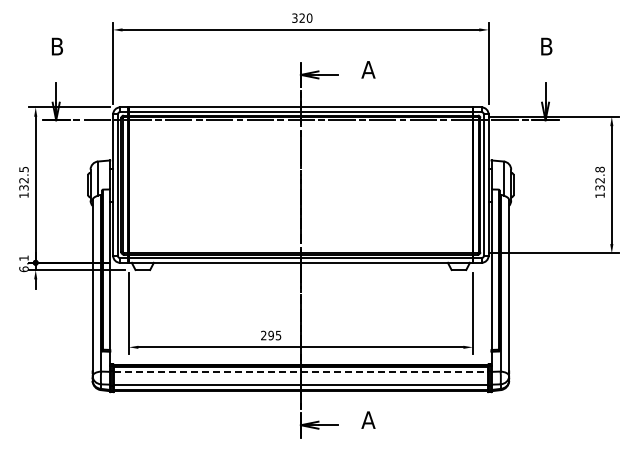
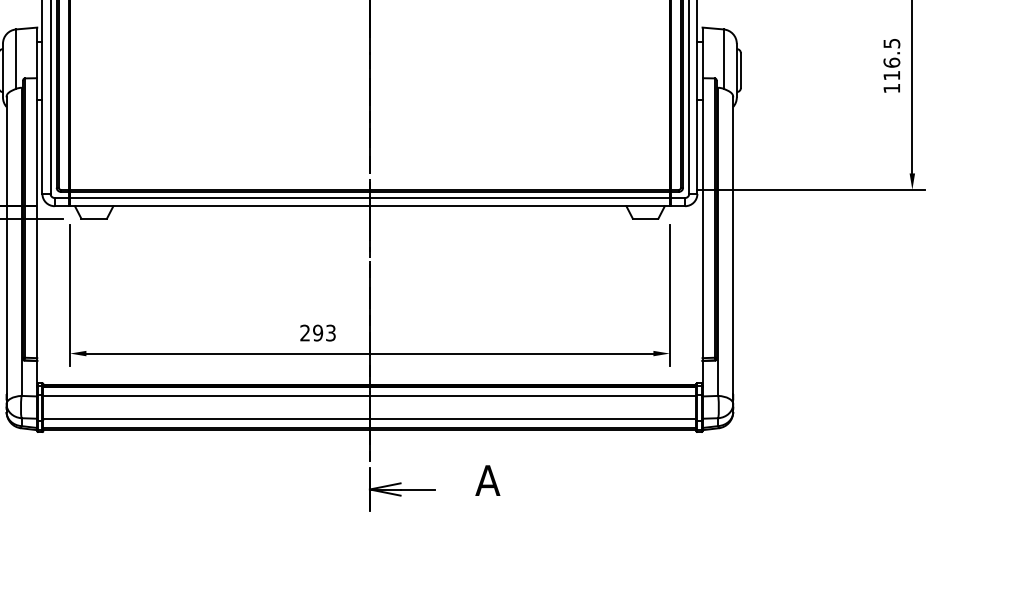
text: (599, 178) -> (890, 59), 132.8 -> 116.5
text: (278, 334) -> (330, 331), 295 -> 293
line: (301, 371) -> (370, 395), dashed -> solid

